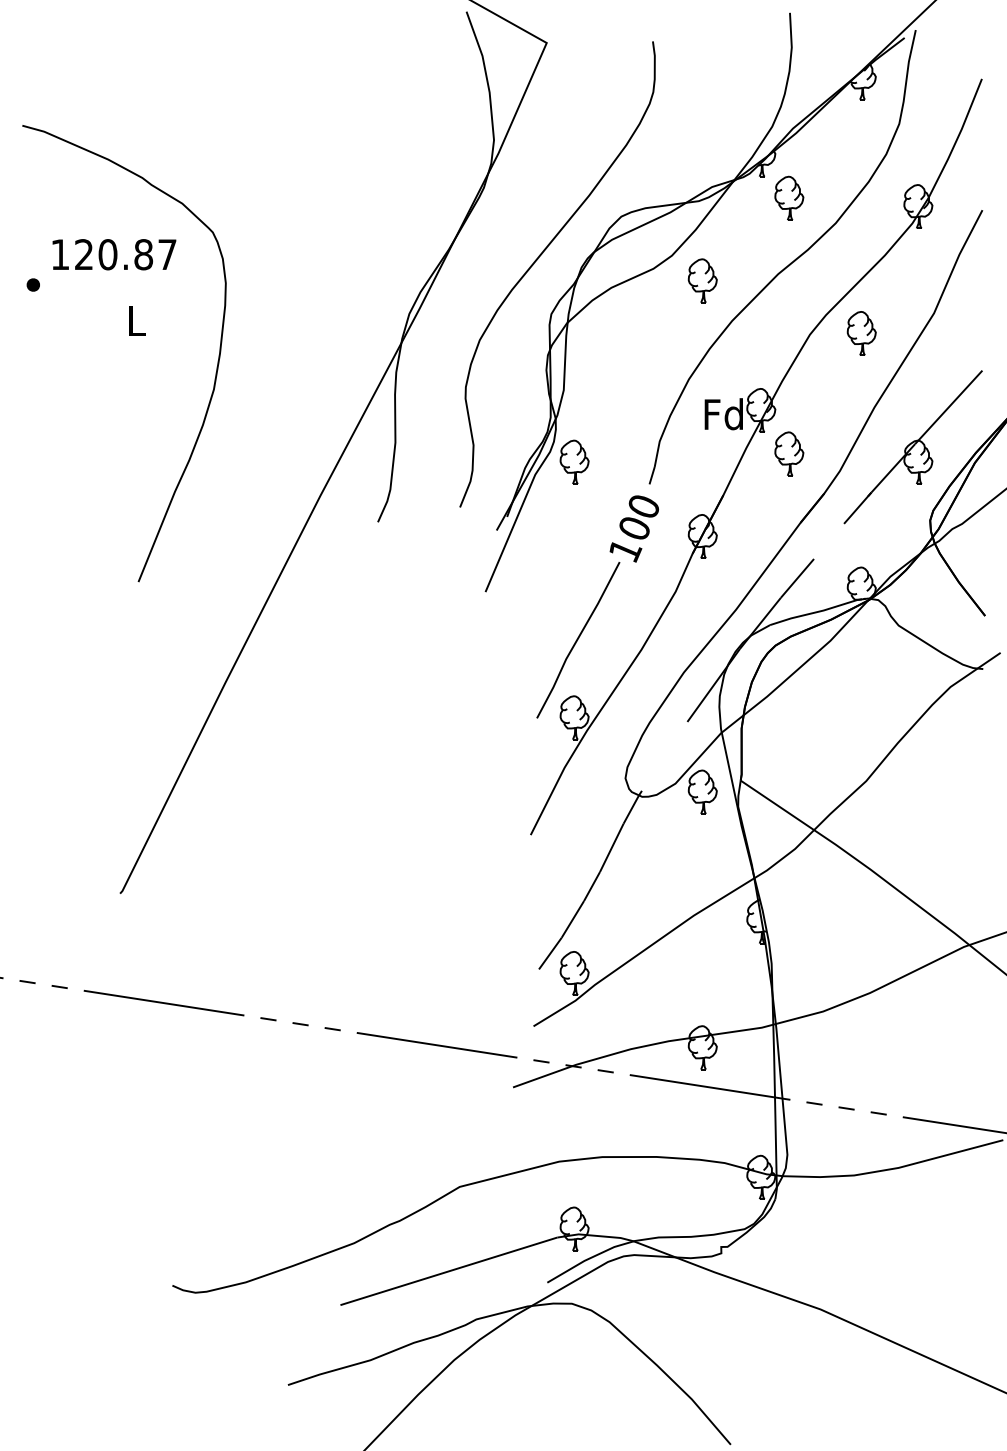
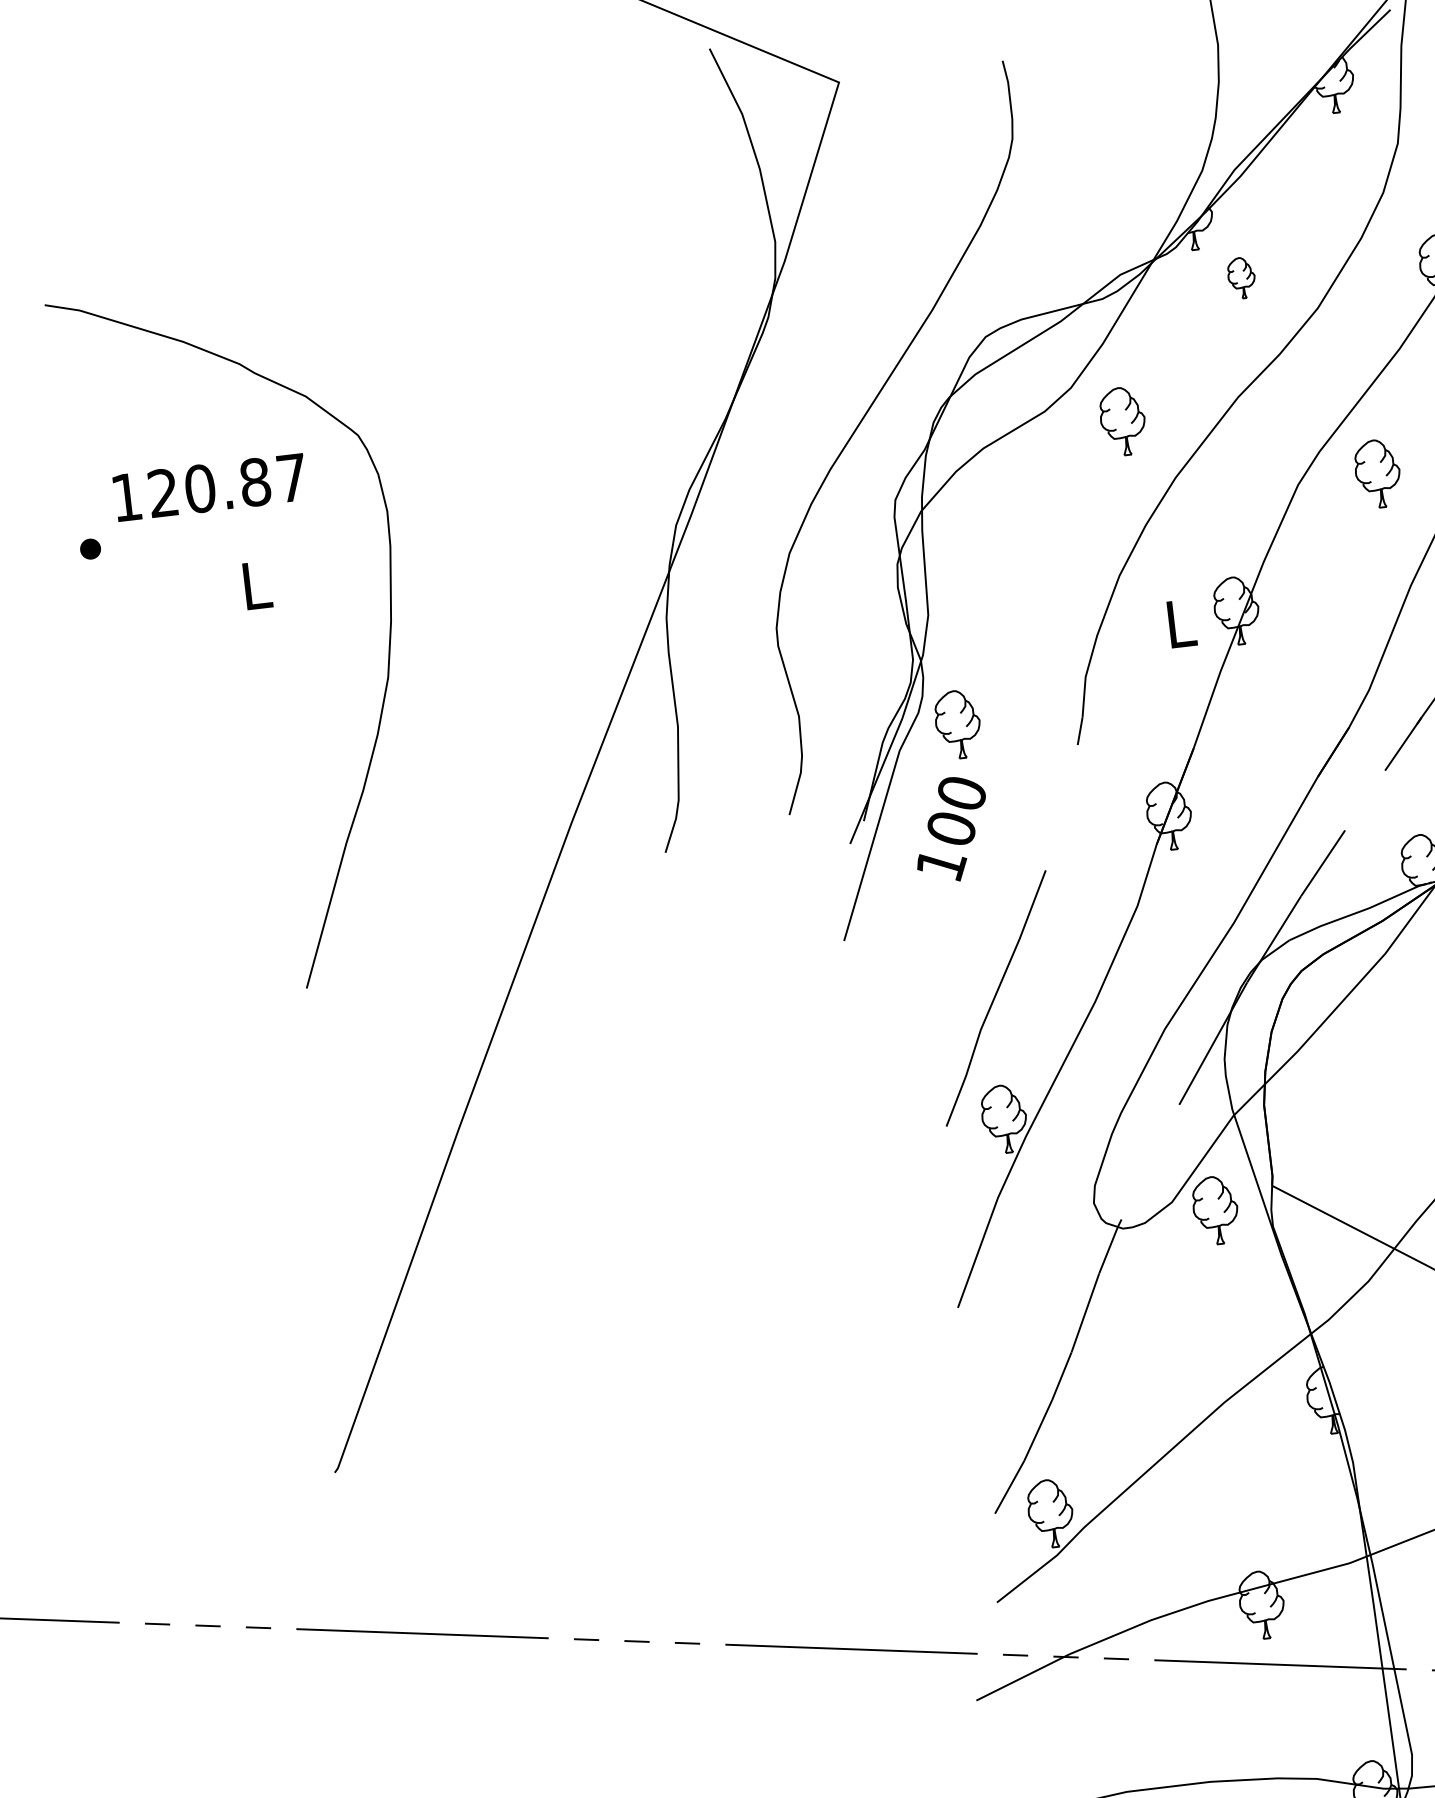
part: (789, 197) -> (1241, 276), size x0.6
text: (723, 414) -> (1179, 623), Fd -> L
part: (789, 453) -> (1288, 672), removed
text: (634, 528) -> (951, 828), moved

